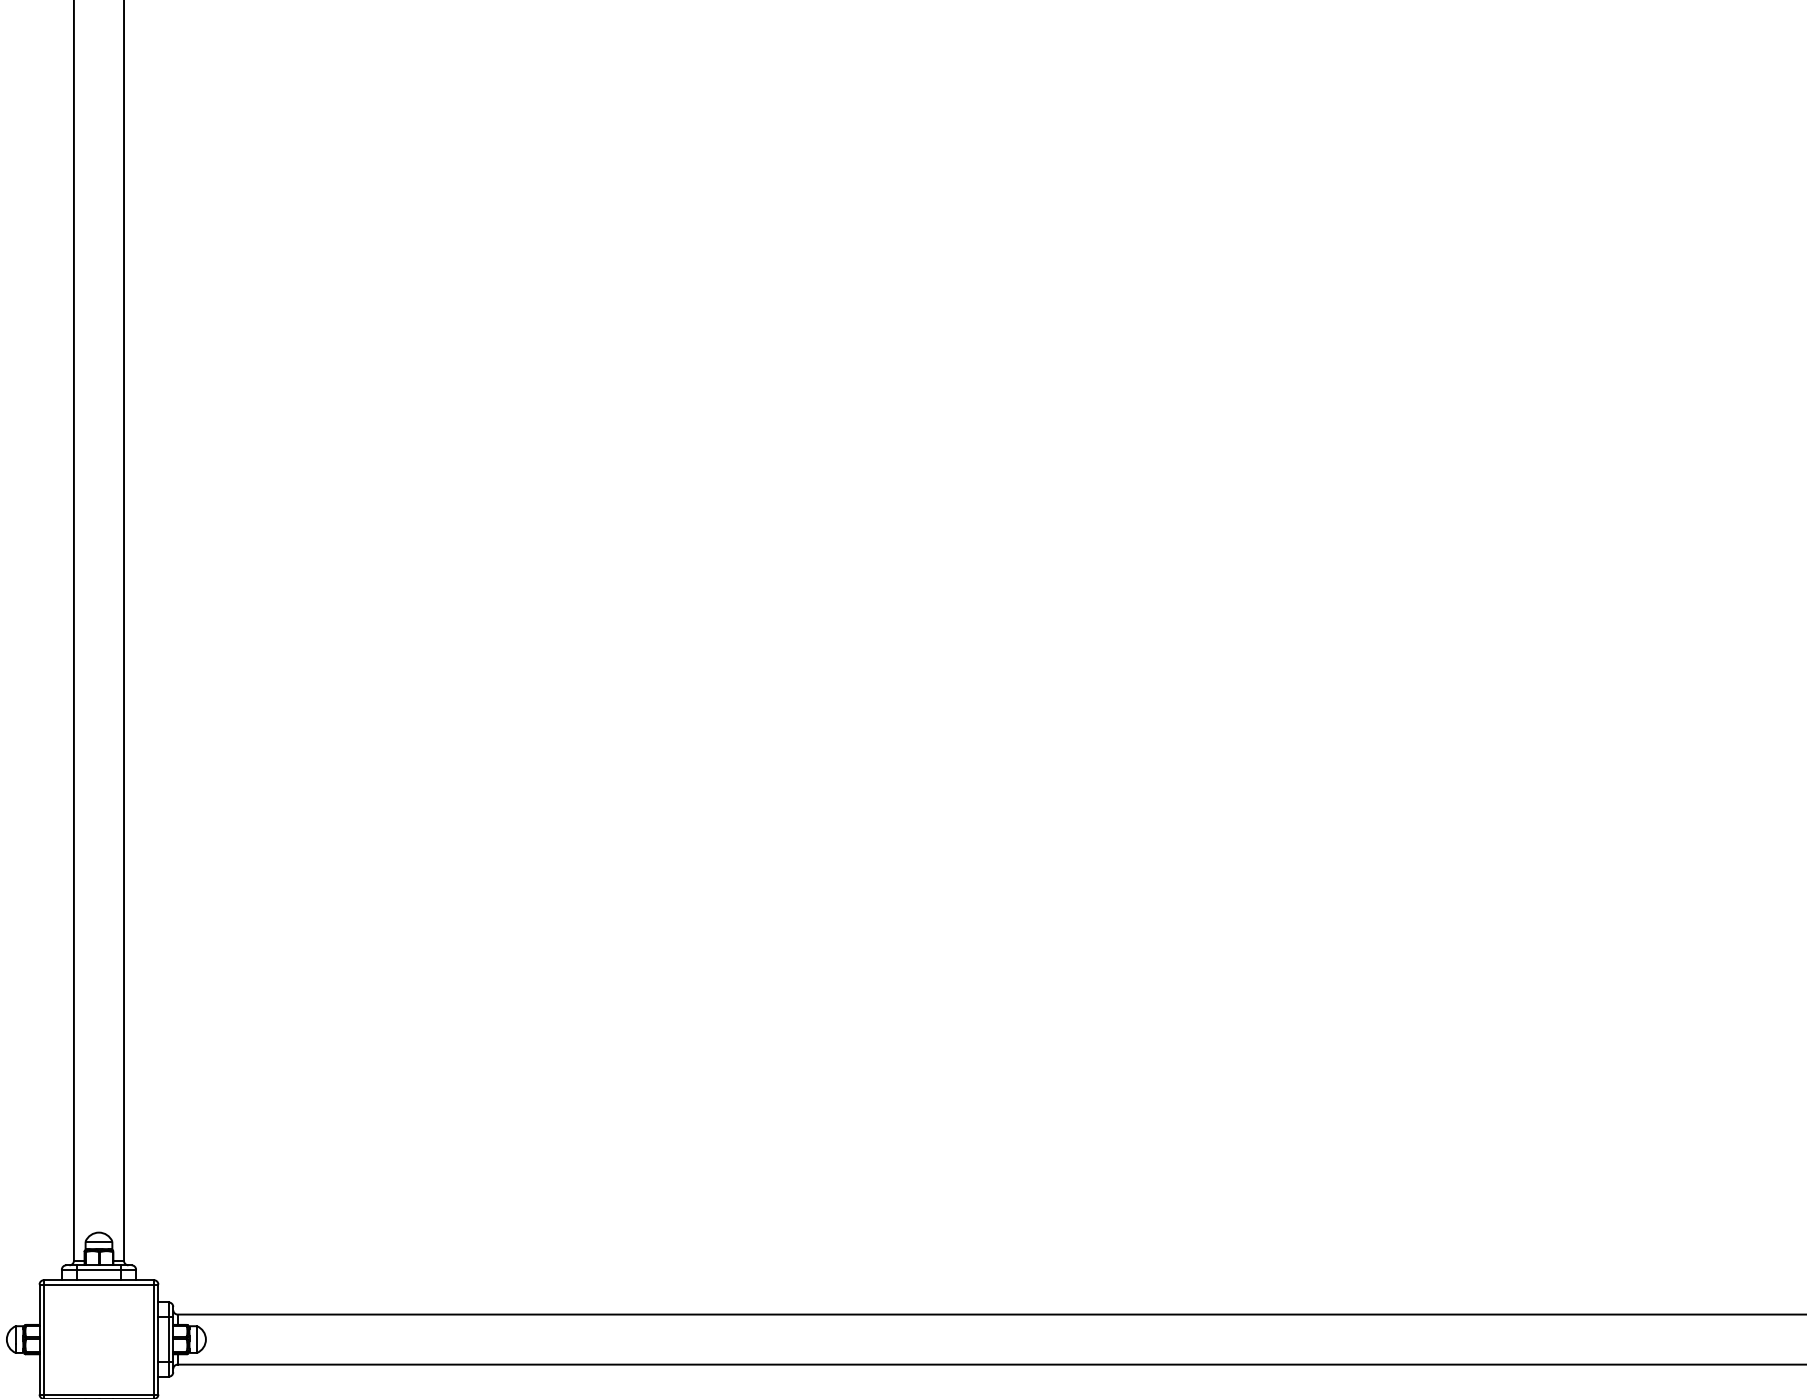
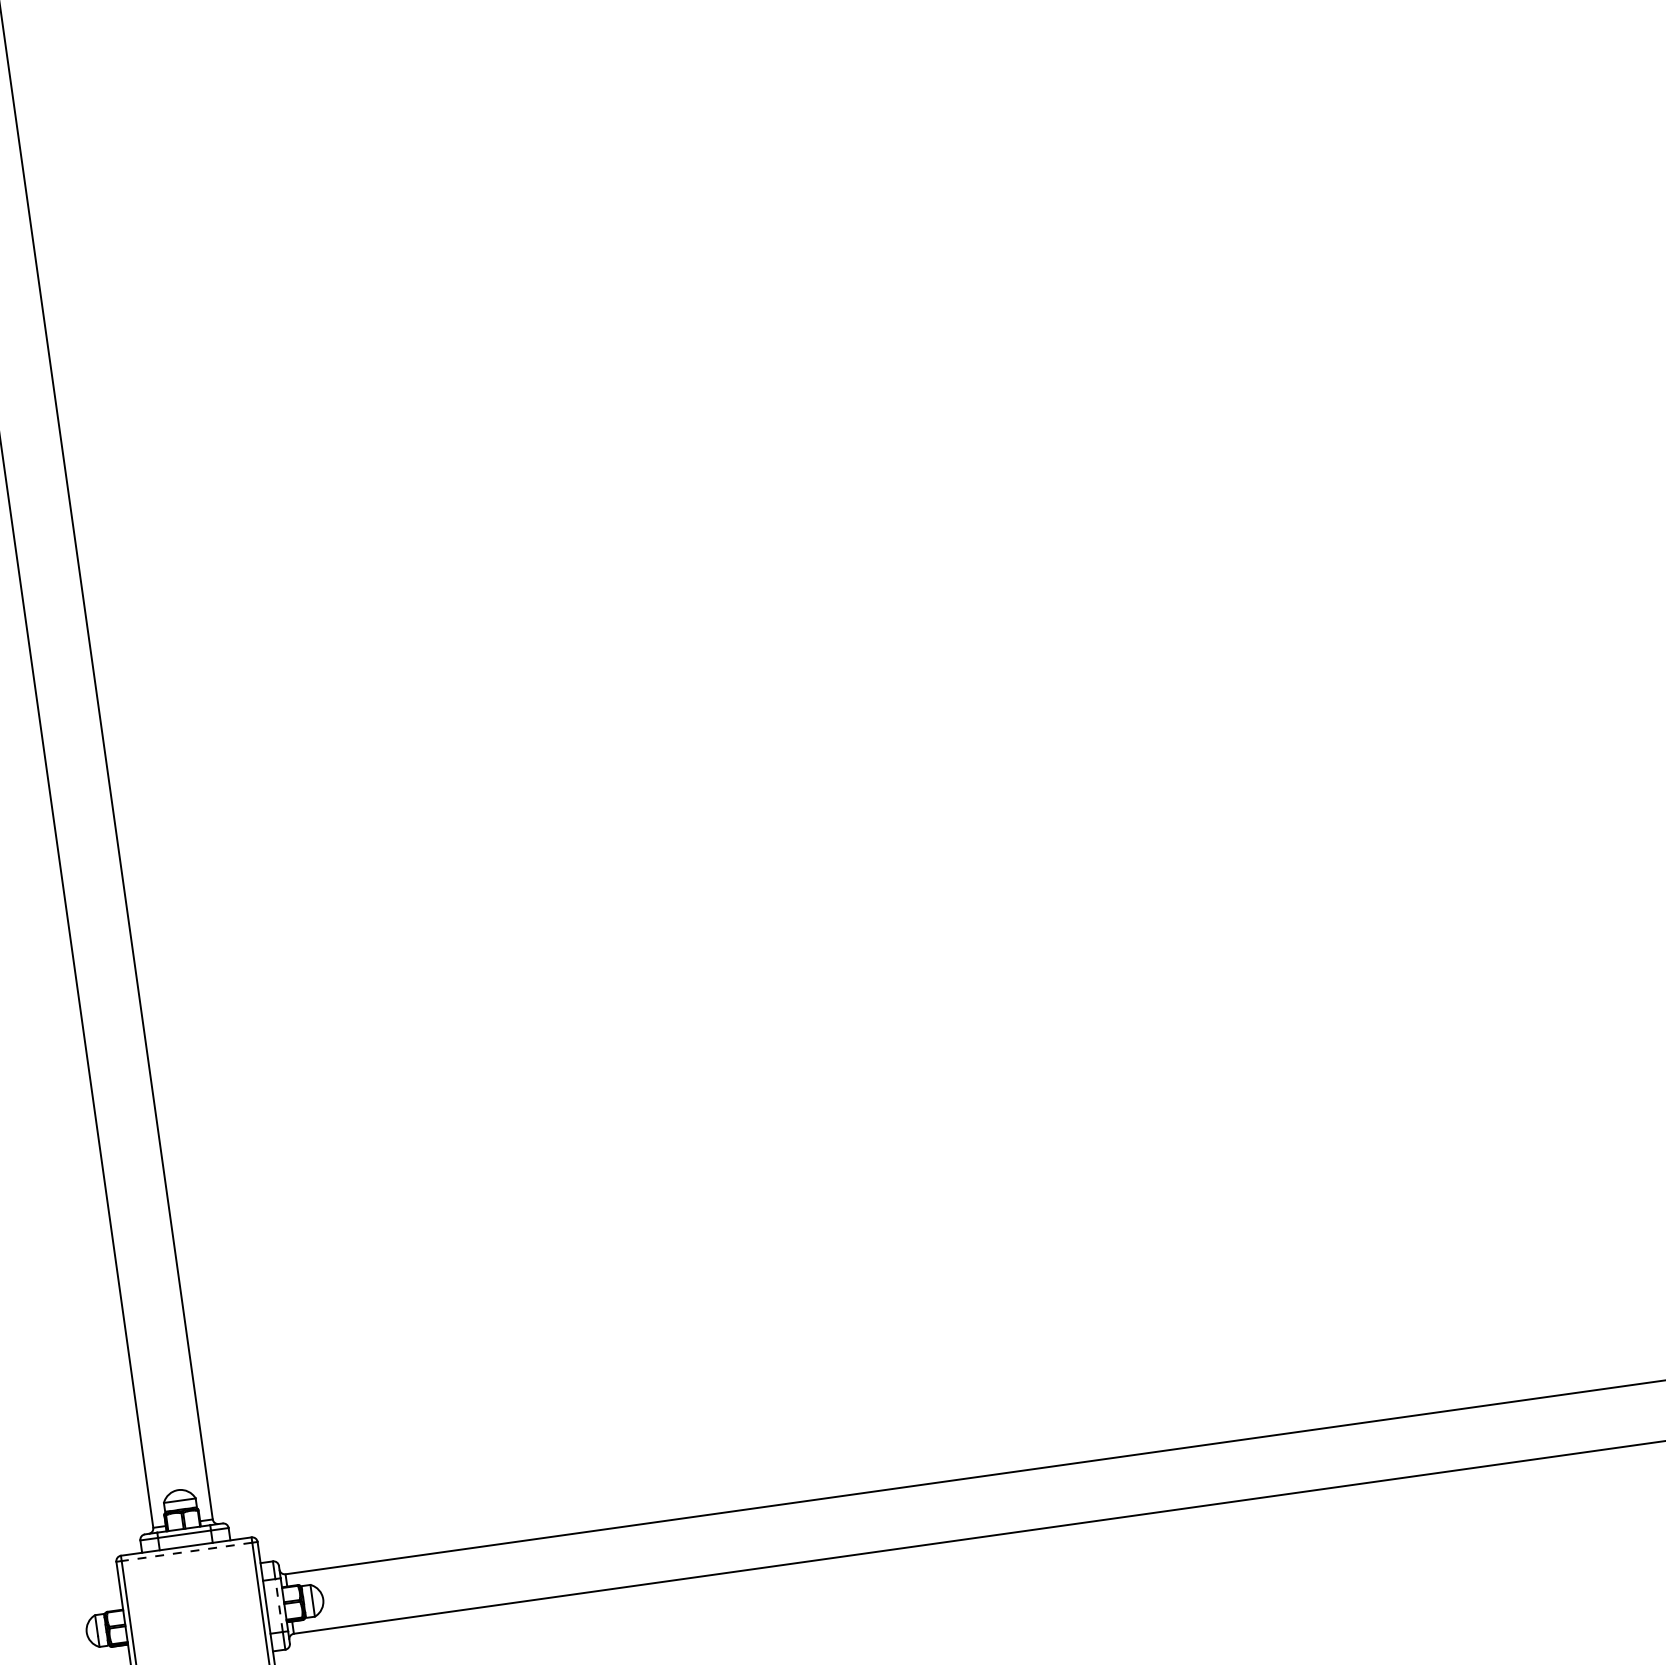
line: (98, 1284) -> (186, 1551), solid -> dashed
line: (168, 1339) -> (278, 1605), solid -> dashed

